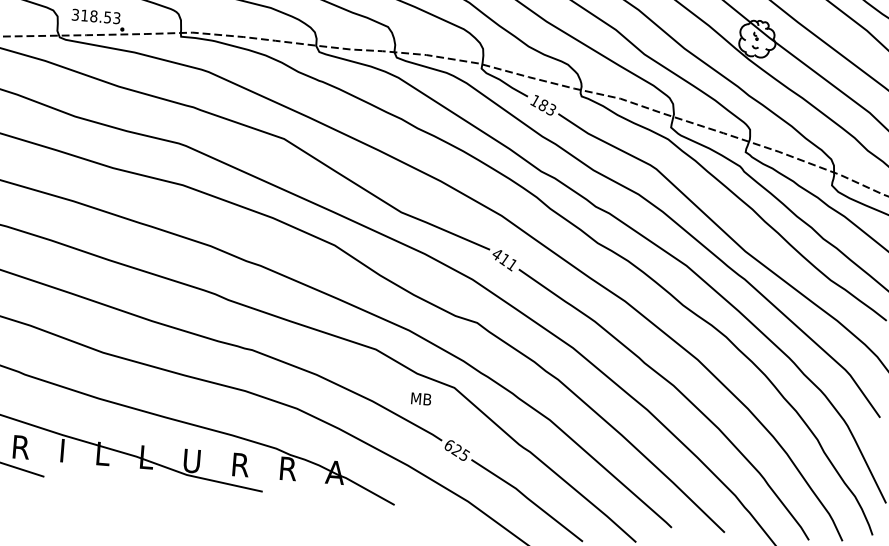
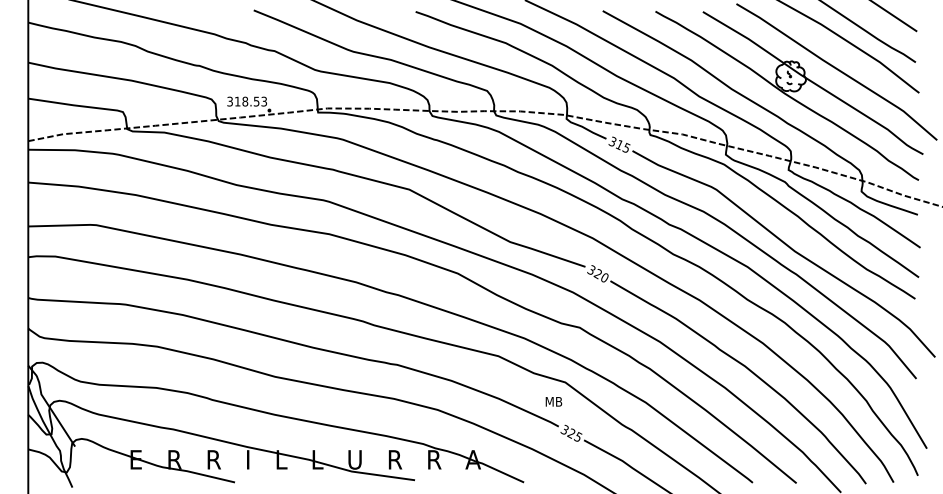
text: (543, 104) -> (619, 144), 183 -> 315
text: (503, 260) -> (597, 274), 411 -> 320
text: (420, 398) -> (553, 401), moved
text: (448, 444) -> (564, 429), 625 -> 325

